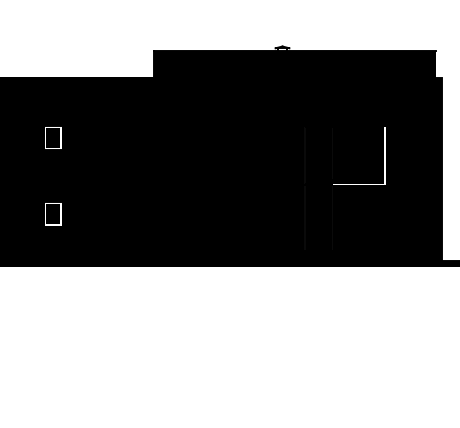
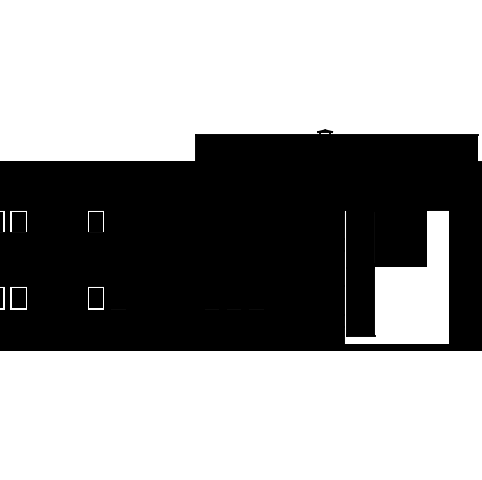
fill: (352, 192) -> (395, 276), removed

